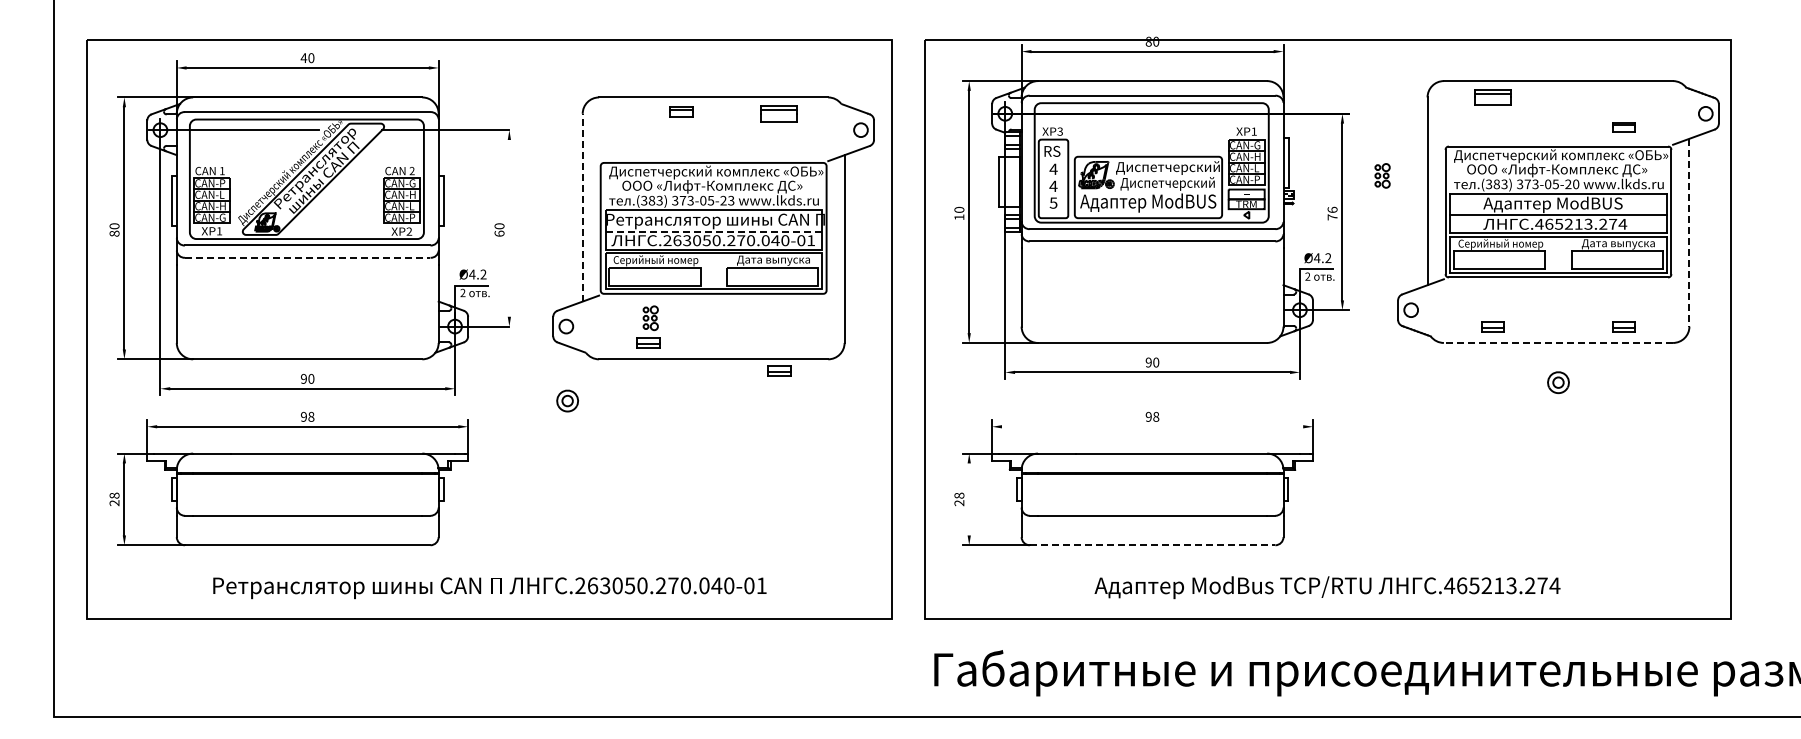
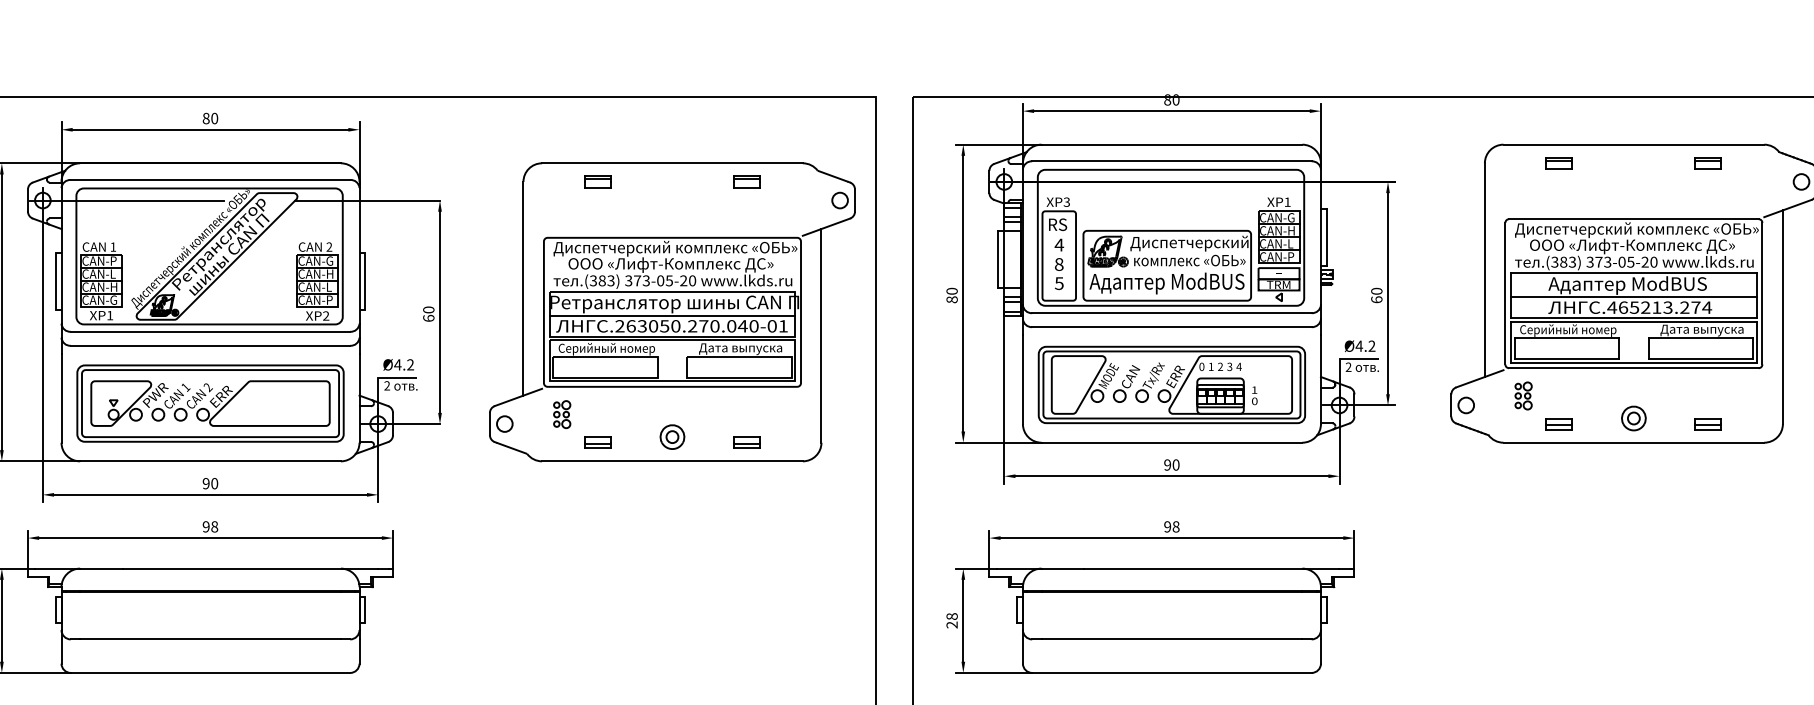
text: (303, 58) -> (205, 118), 40 -> 80
part: (1492, 97) -> (1558, 163), size x0.62
part: (681, 111) -> (598, 181), moved
part: (779, 113) -> (747, 181), size x0.62
part: (1623, 127) -> (1707, 163), moved
part: (1382, 175) -> (1523, 395), moved
text: (1168, 183) -> (1190, 261), Диспетчерский -> комплекс «ОБЬ»
text: (1053, 186) -> (1059, 264), 4 -> 8
text: (731, 200) -> (692, 280), 373-05-23 -> 373-05-20
line: (582, 207) -> (523, 288), dashed -> solid
text: (1332, 213) -> (1376, 295), 76 -> 60
text: (959, 217) -> (952, 299), 10 -> 80
line: (509, 228) -> (440, 312), added
line: (714, 231) -> (673, 315), dashed -> solid
line: (1689, 232) -> (1782, 317), dashed -> solid
line: (307, 257) -> (210, 345), dashed -> solid
part: (1152, 291) -> (1171, 384), added
part: (307, 308) -> (210, 403), added
part: (650, 318) -> (561, 414), moved
line: (1558, 342) -> (1633, 442), dashed -> solid
part: (779, 370) -> (747, 442), moved
part: (1558, 382) -> (1633, 418), moved
part: (567, 400) -> (672, 436), moved
line: (1152, 426) -> (1171, 537), added
line: (969, 499) -> (963, 620), added
line: (1152, 545) -> (1171, 673), dashed -> solid

